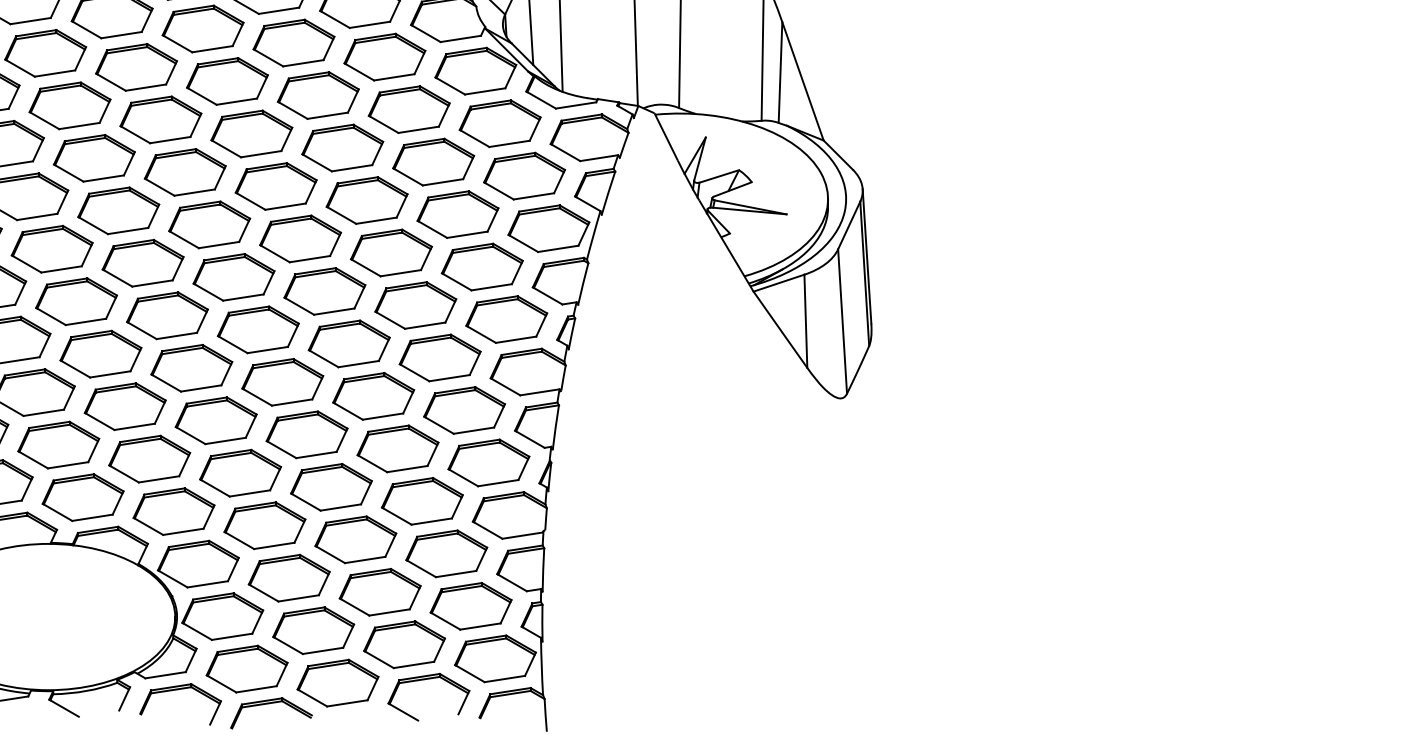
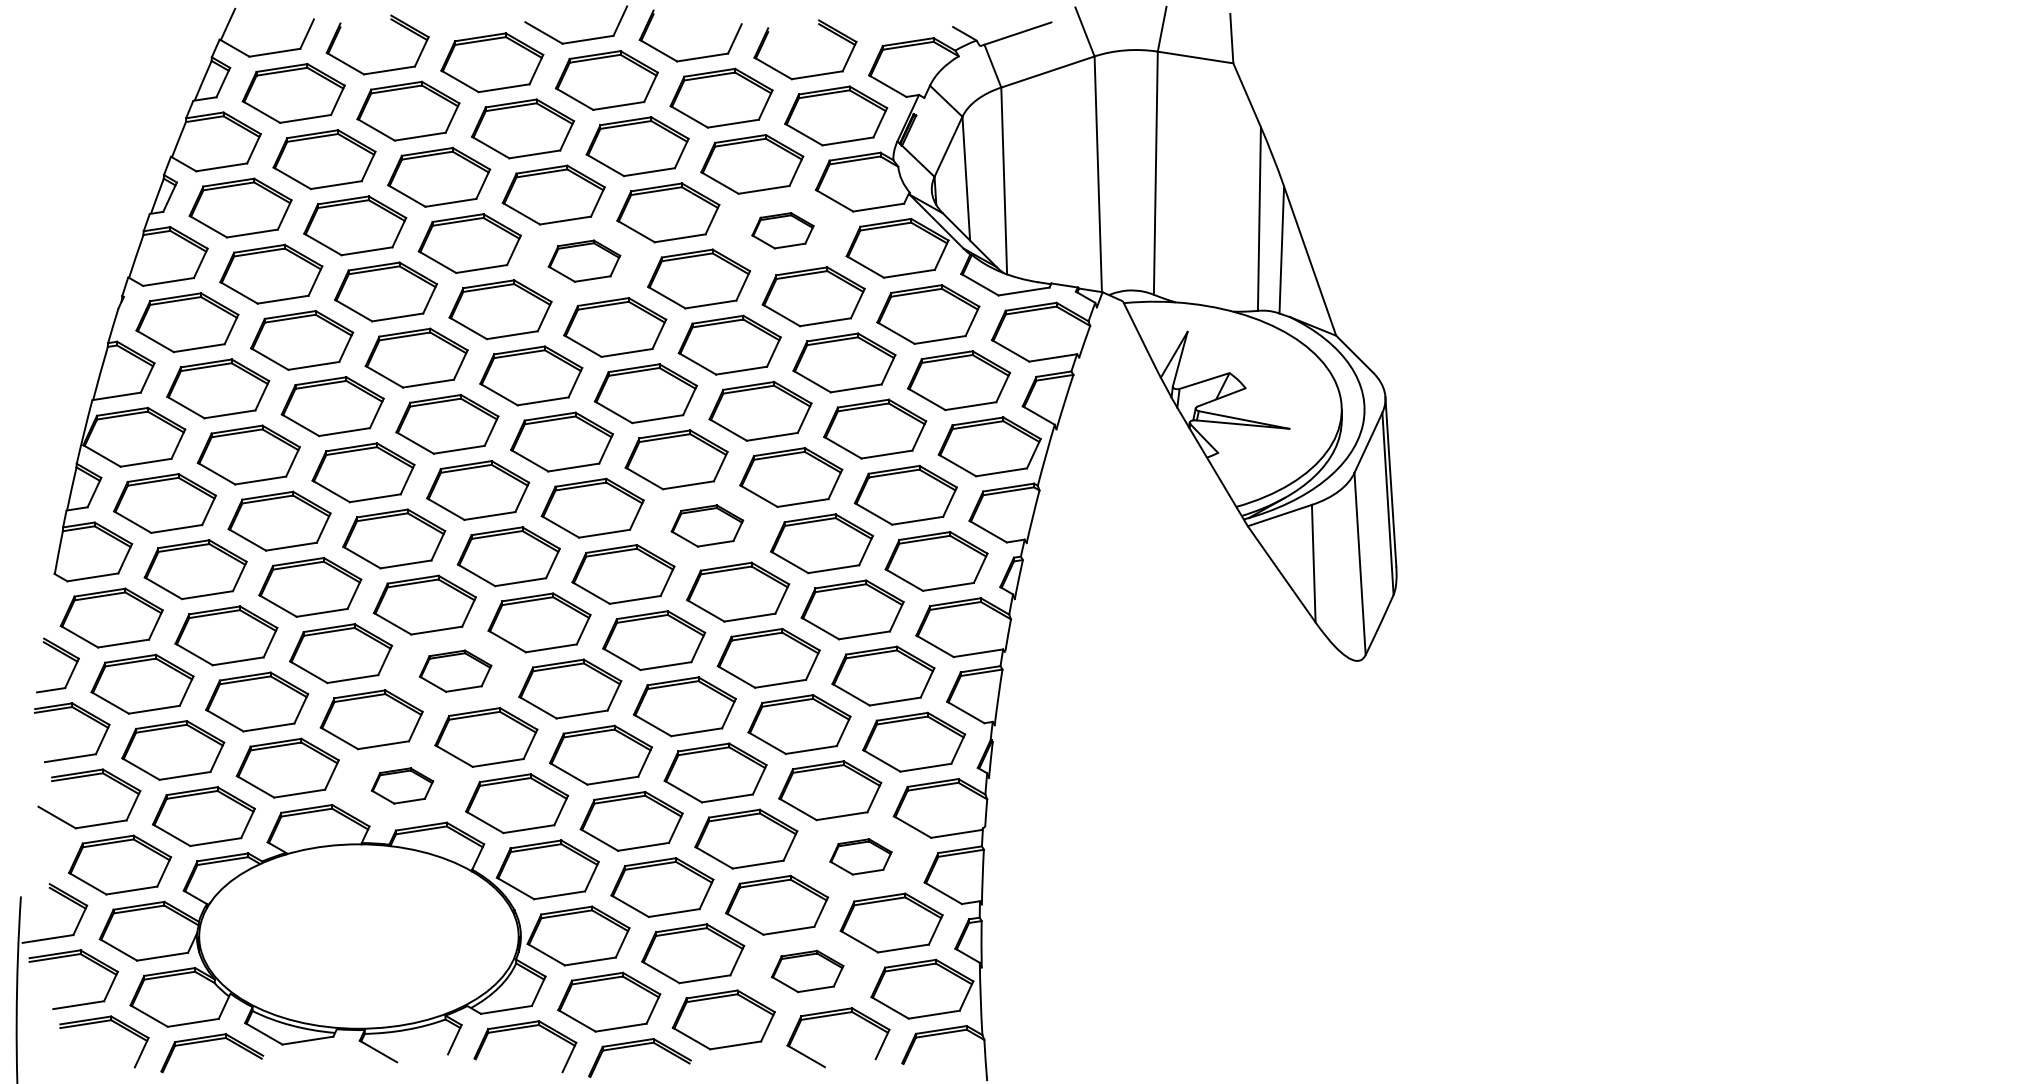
part: (384, 57) -> (782, 230), size x0.6
part: (227, 80) -> (584, 260), size x0.7
part: (325, 291) -> (707, 525), size x0.7
part: (125, 406) -> (455, 670), size x0.7
part: (83, 497) -> (402, 785), size x0.6
part: (446, 553) -> (860, 856), size x0.6
part: (404, 644) -> (807, 971), size x0.7

